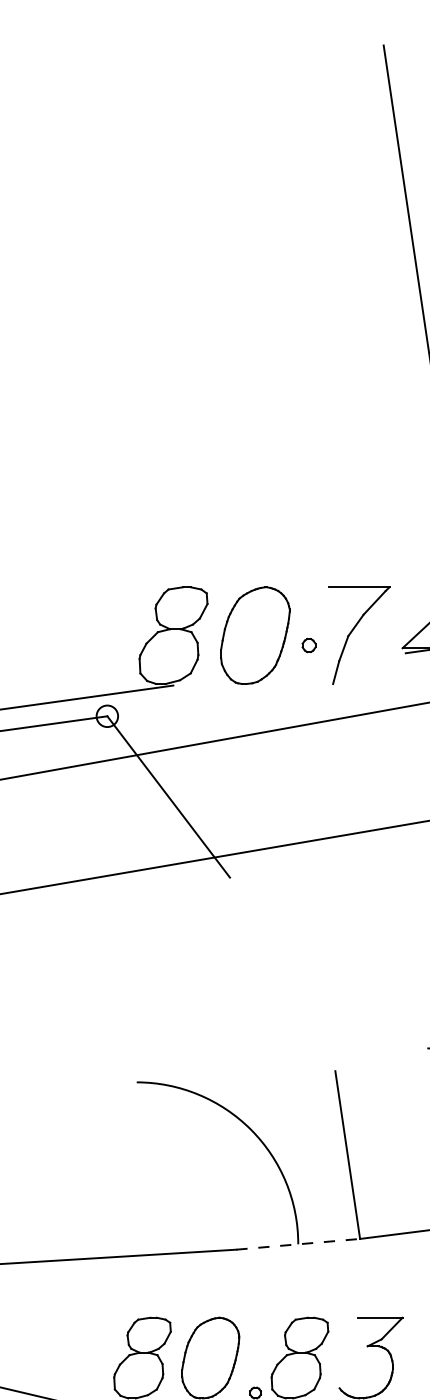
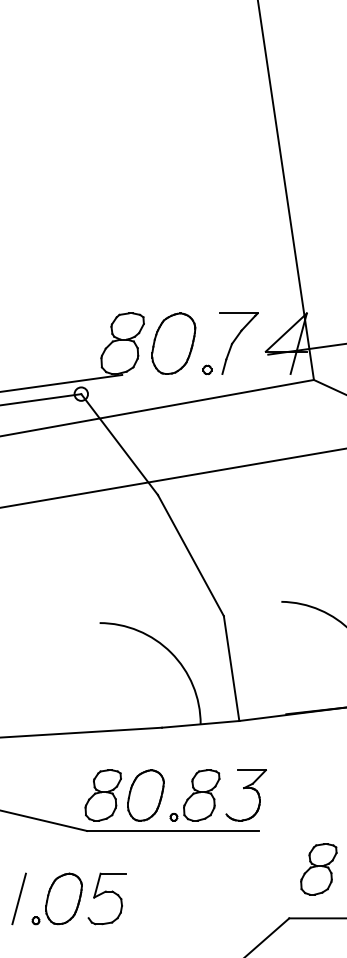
part: (309, 644) -> (207, 369), moved
line: (282, 974) -> (190, 555), added
line: (297, 1244) -> (200, 724), dashed -> solid

